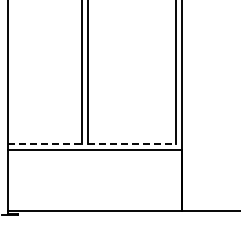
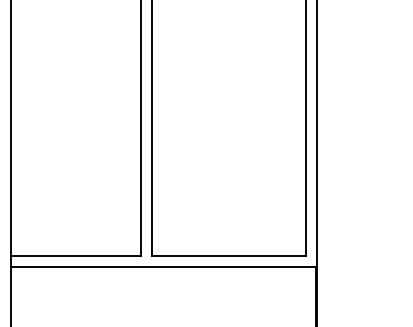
line: (45, 143) -> (77, 255), dashed -> solid
line: (132, 143) -> (229, 255), dashed -> solid

